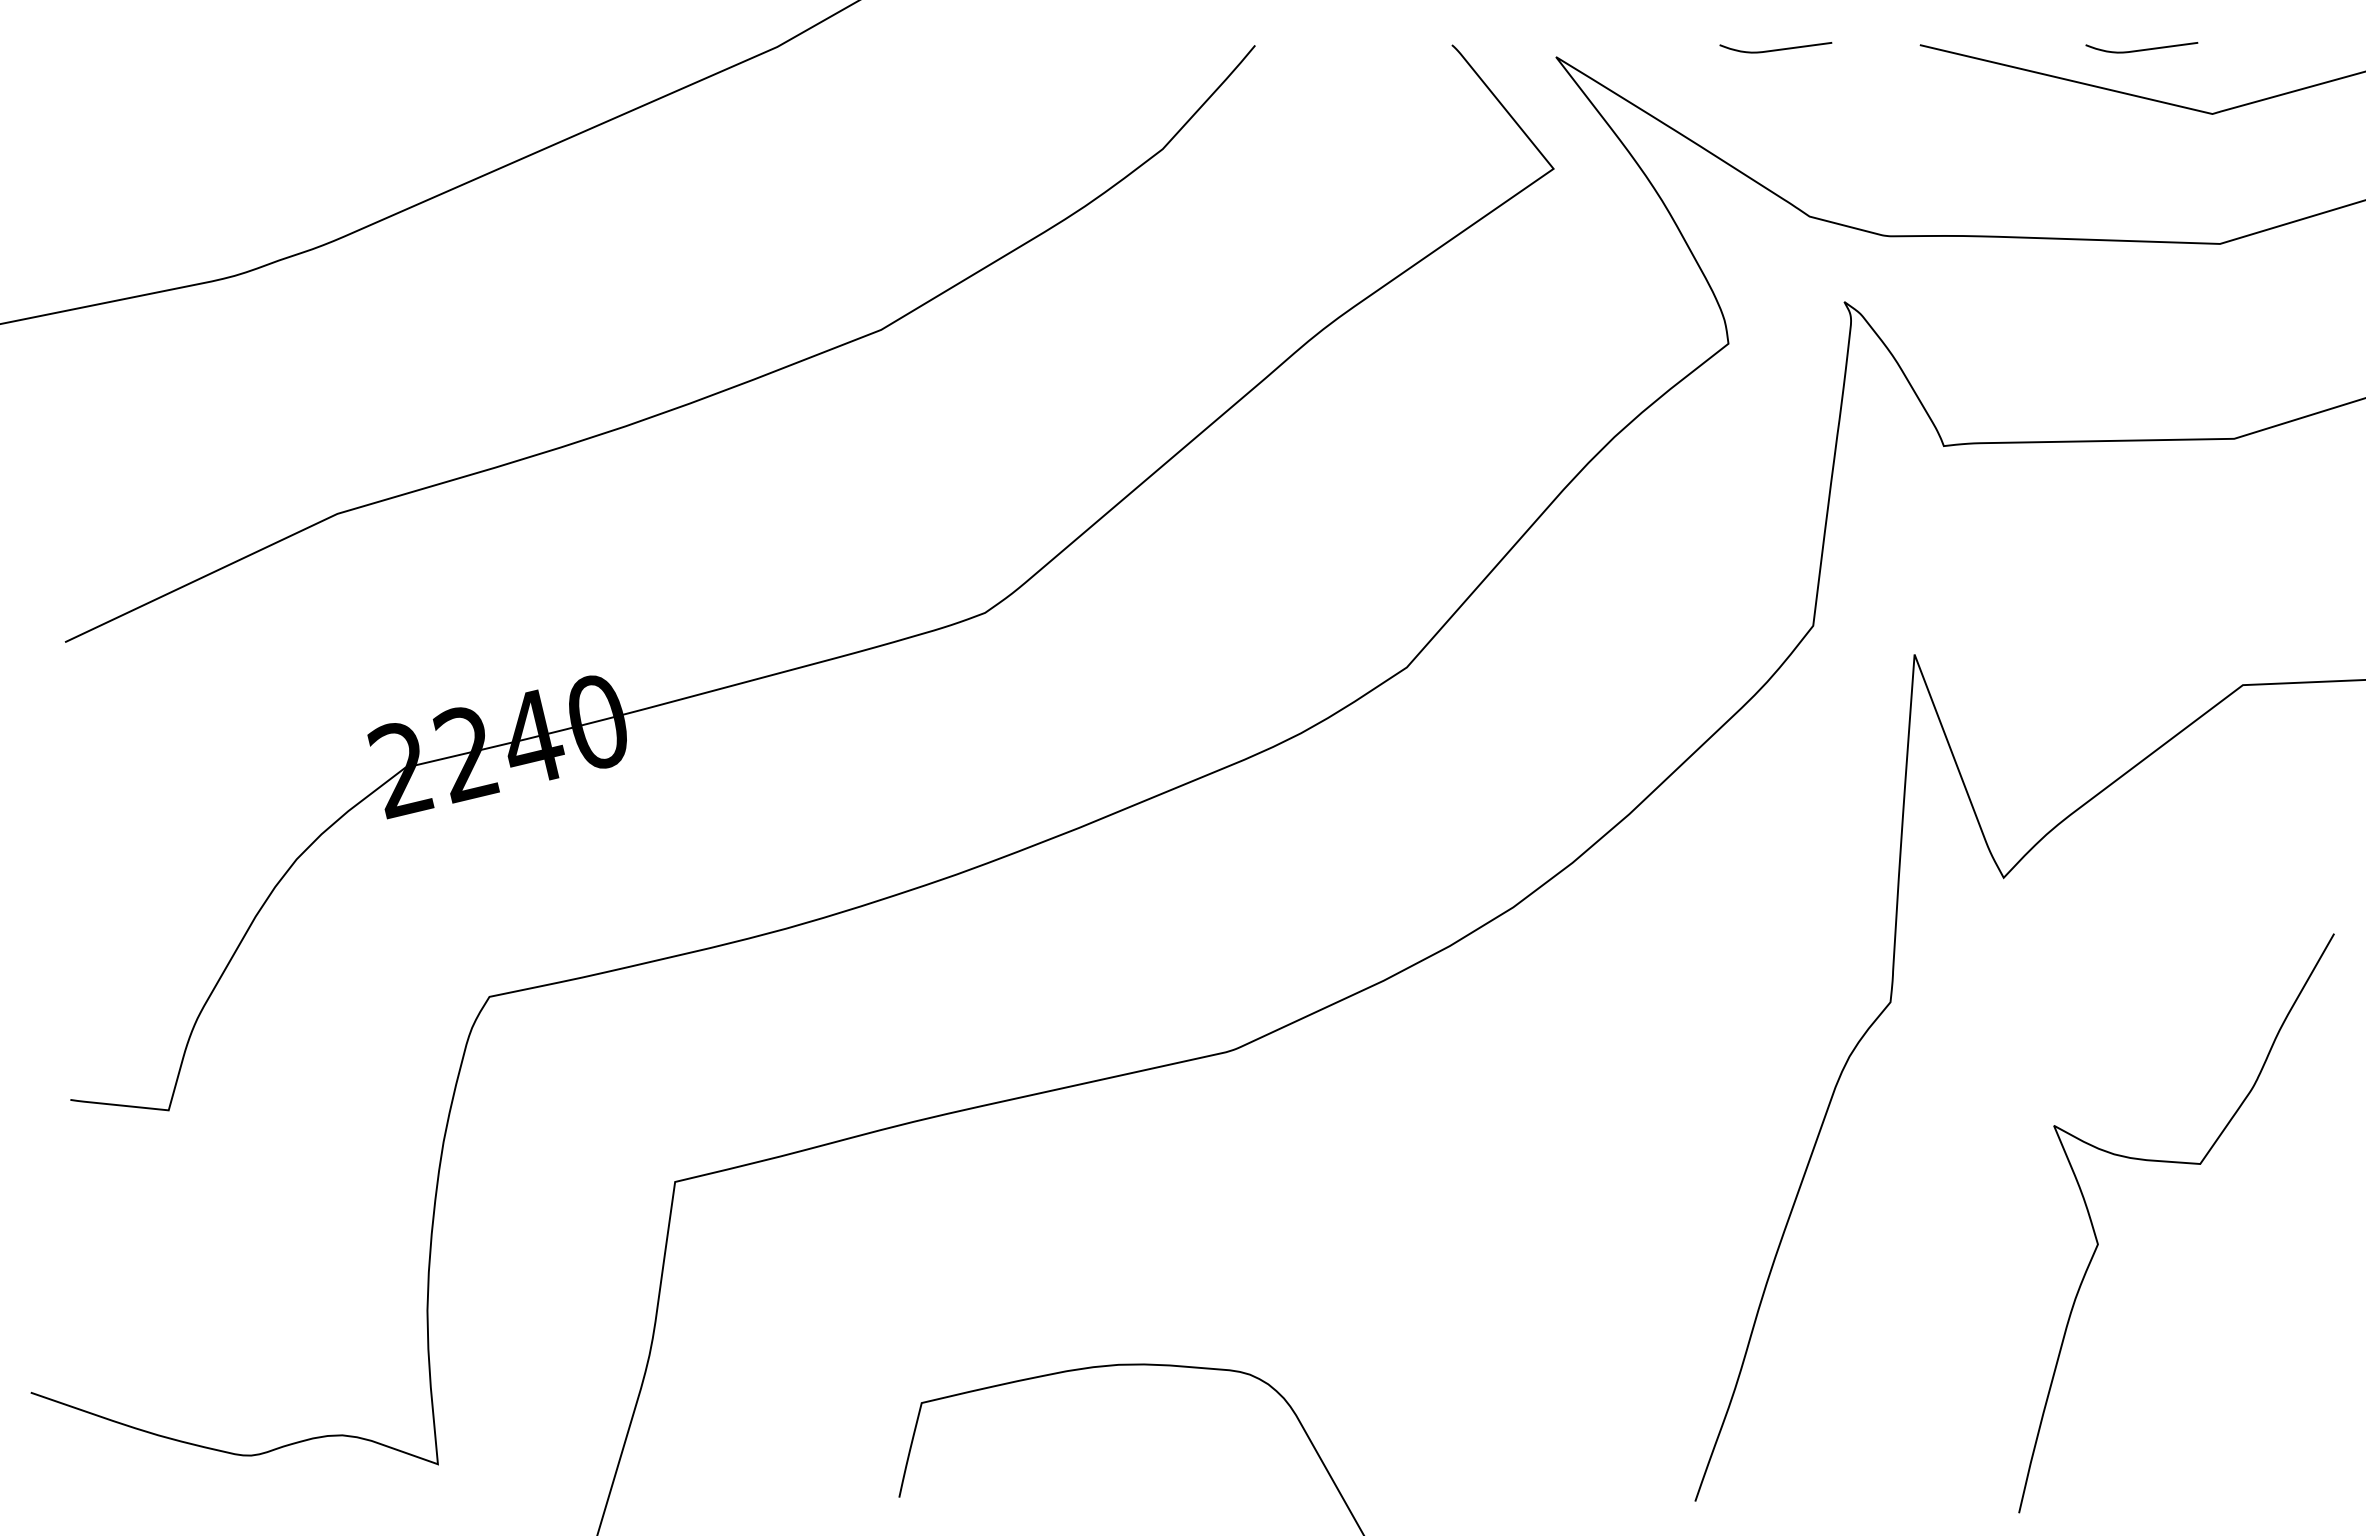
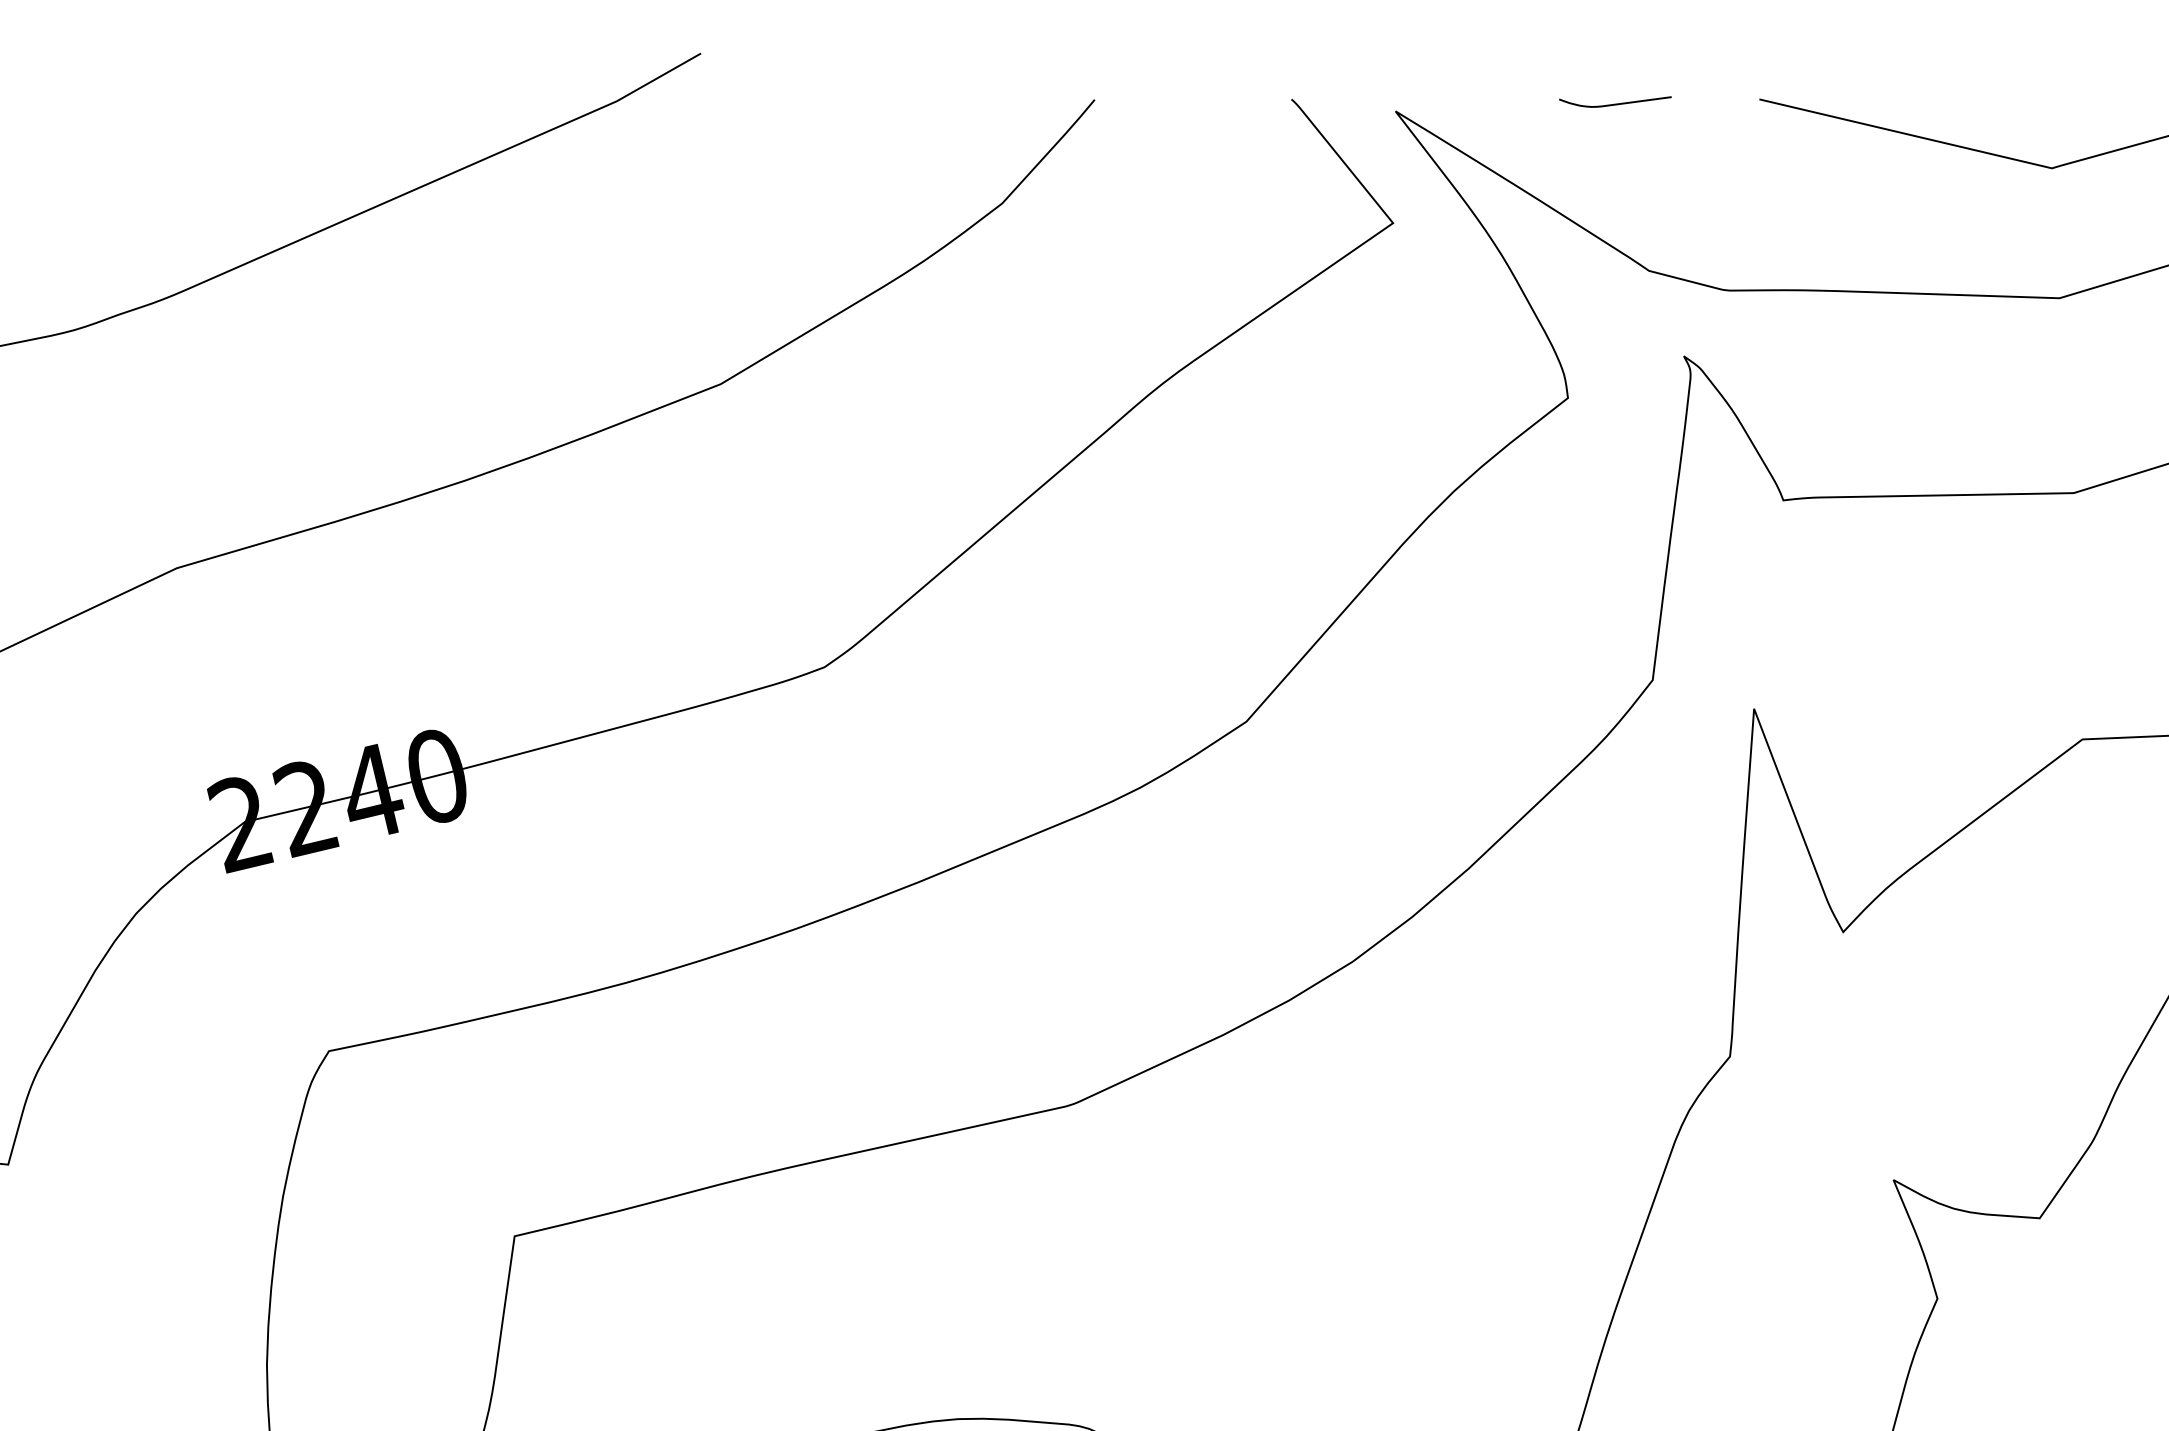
curve: (2141, 49) -> (1981, 103), removed

